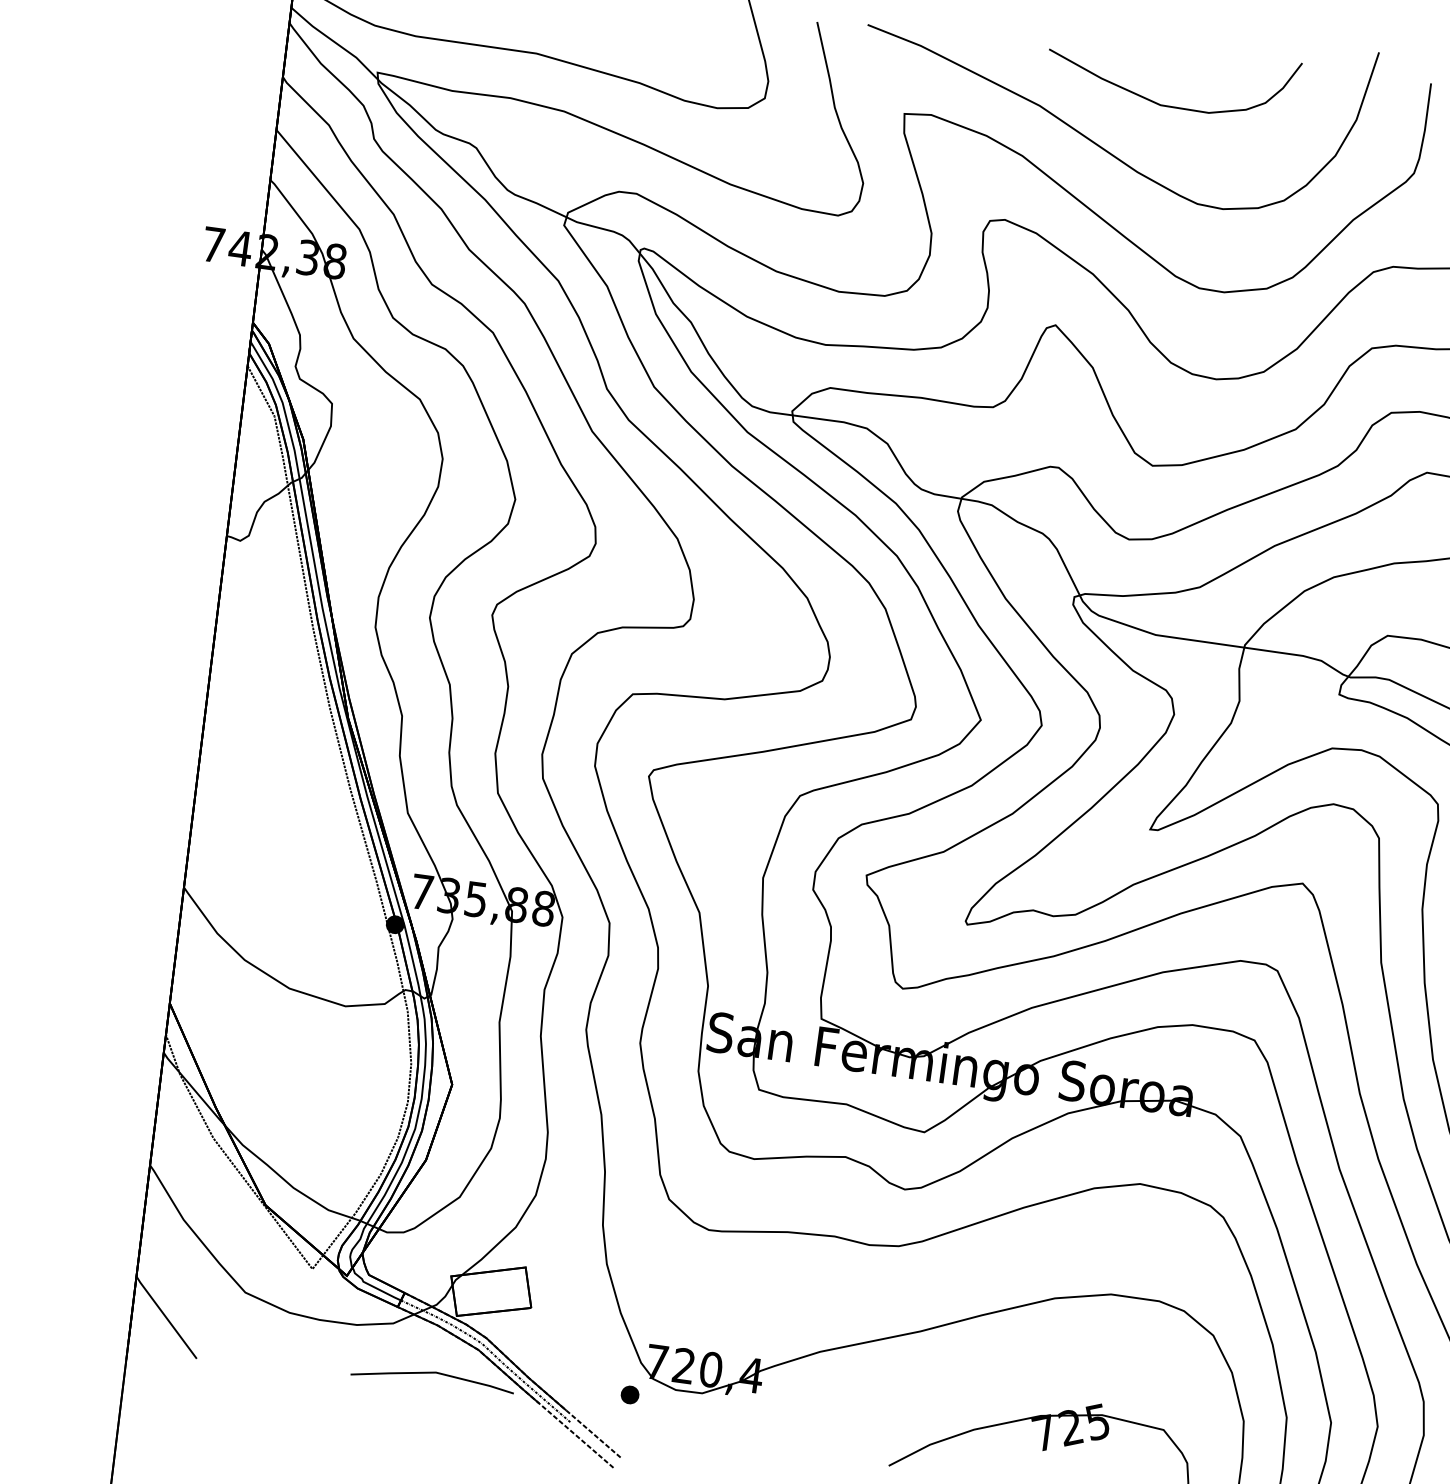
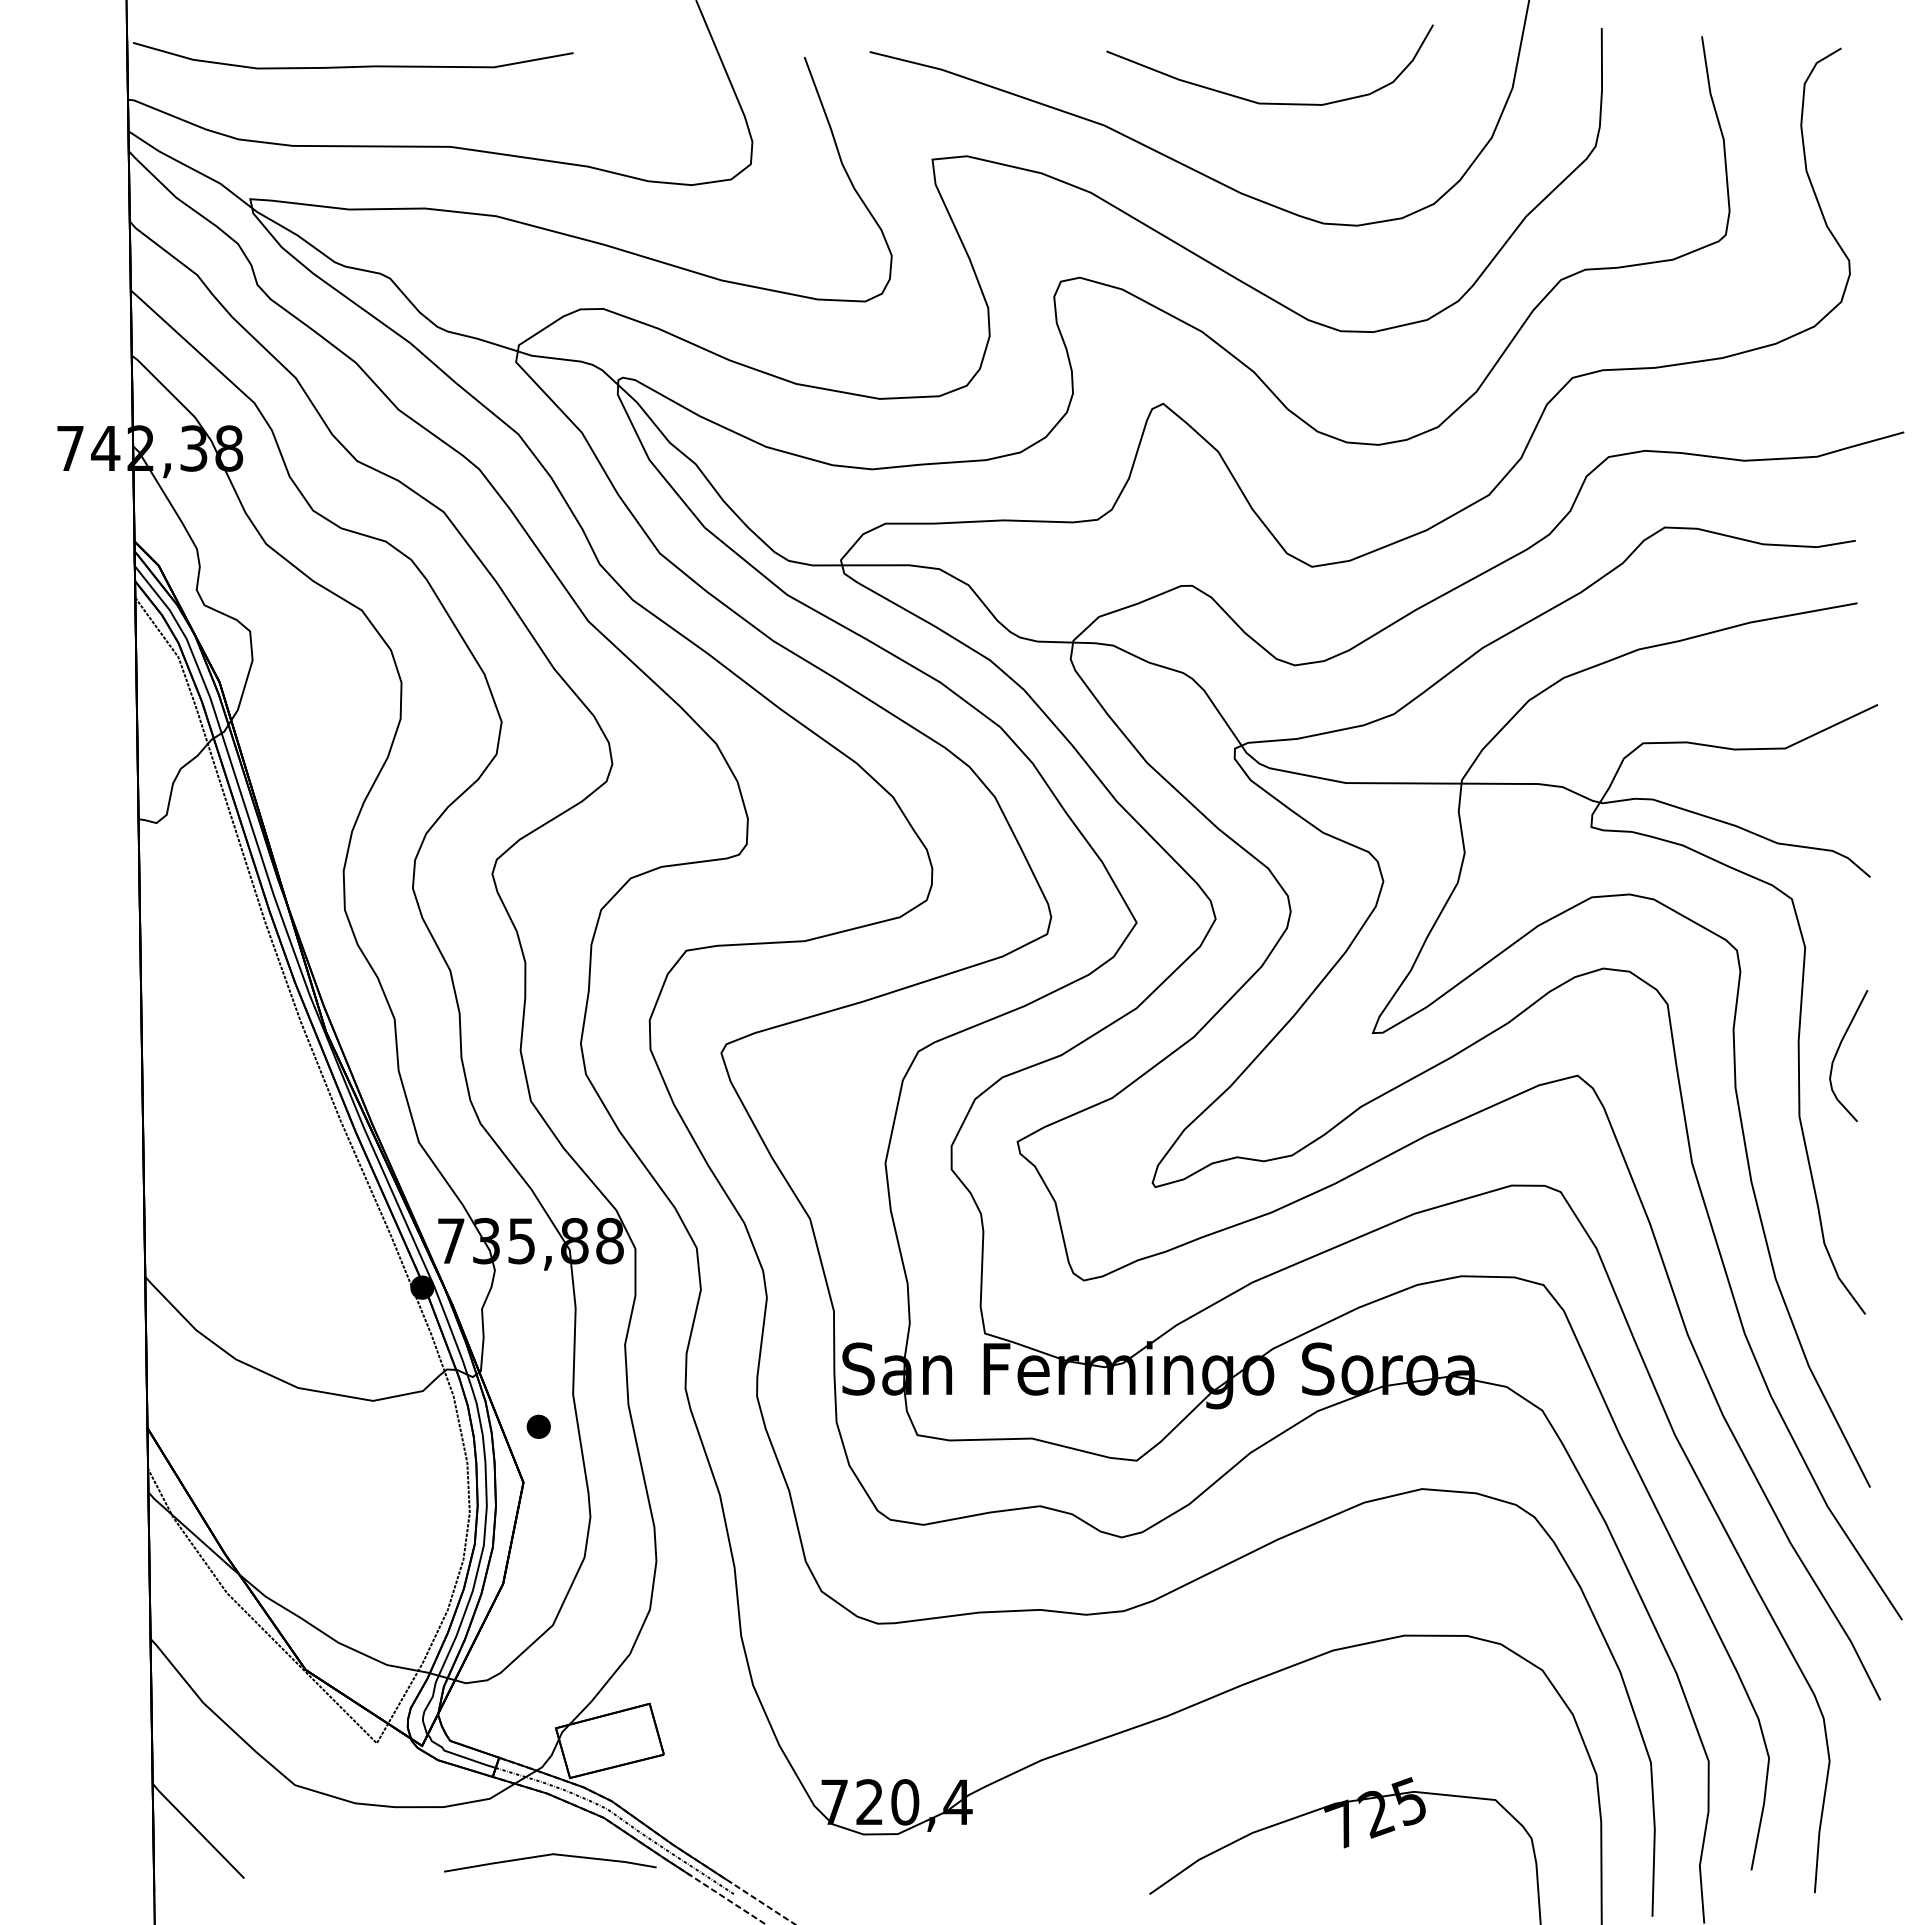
part: (629, 1394) -> (538, 1426), moved

